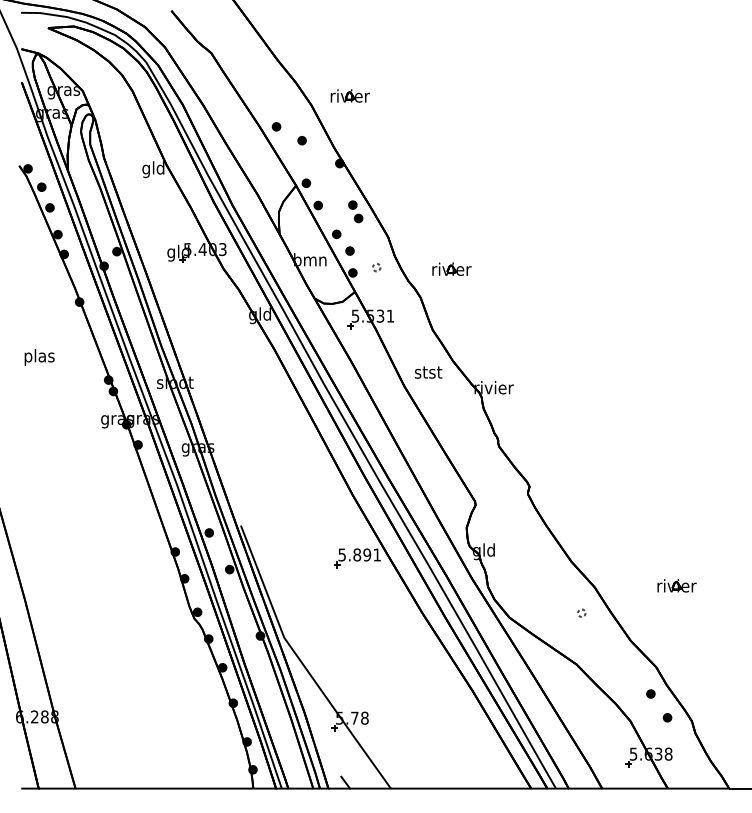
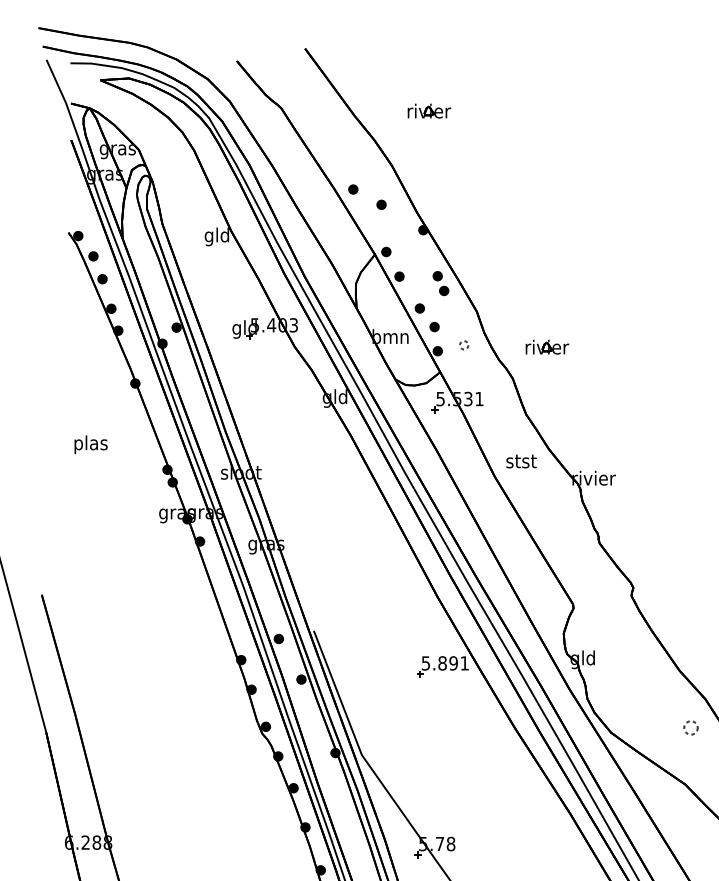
part: (349, 95) -> (428, 110), moved
part: (581, 612) -> (690, 727), size x1.6

